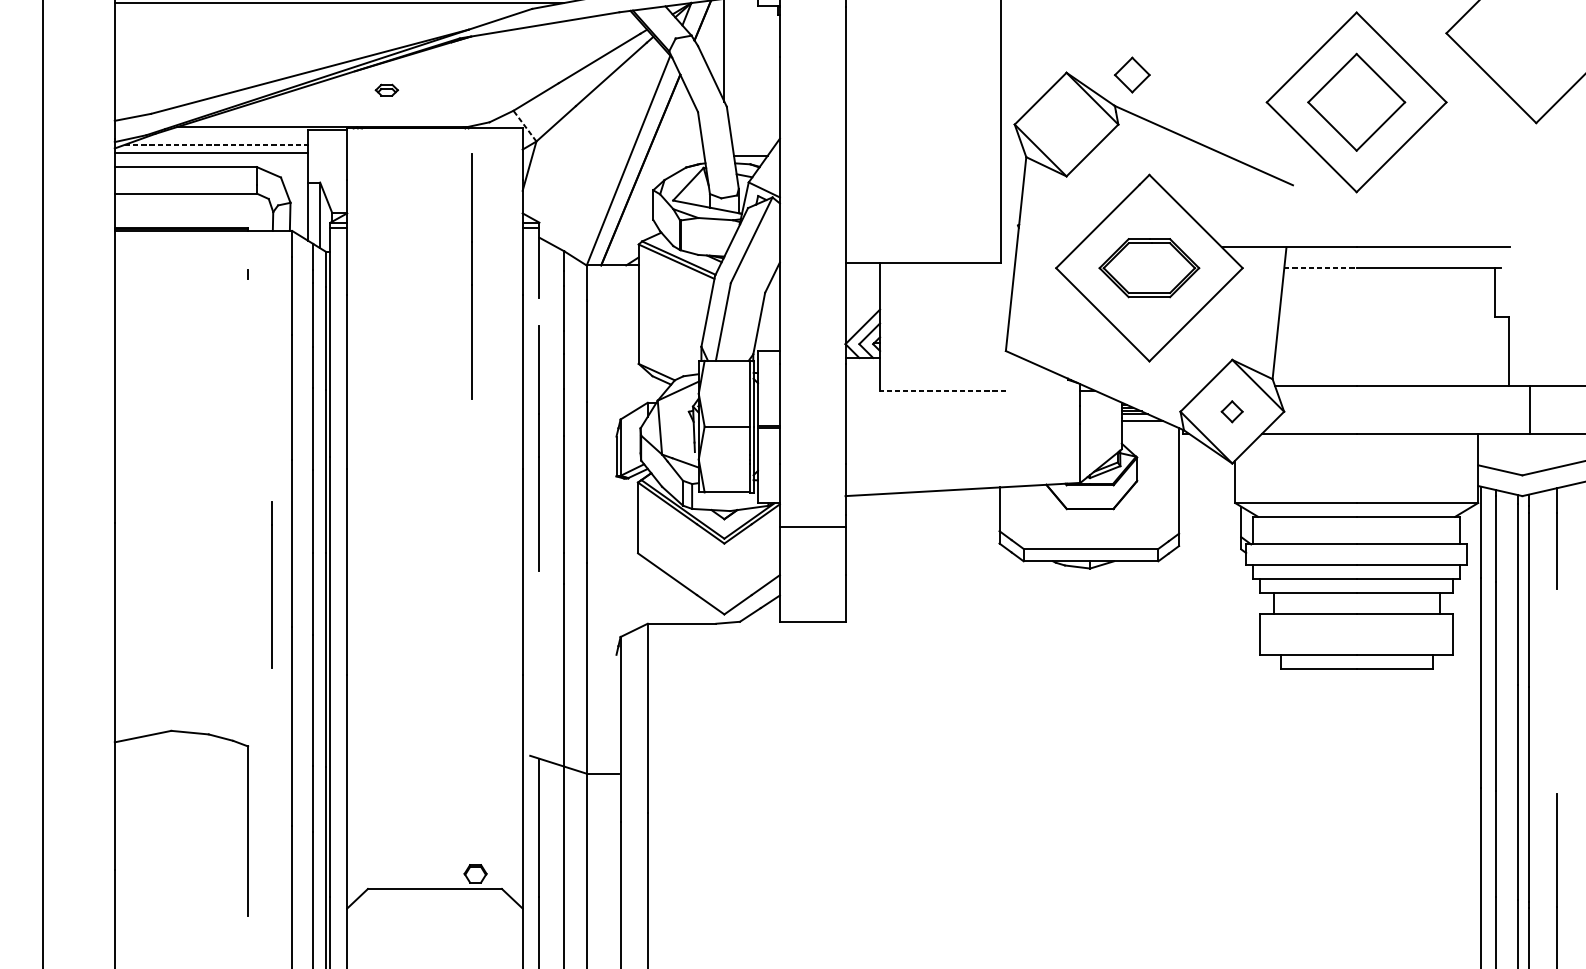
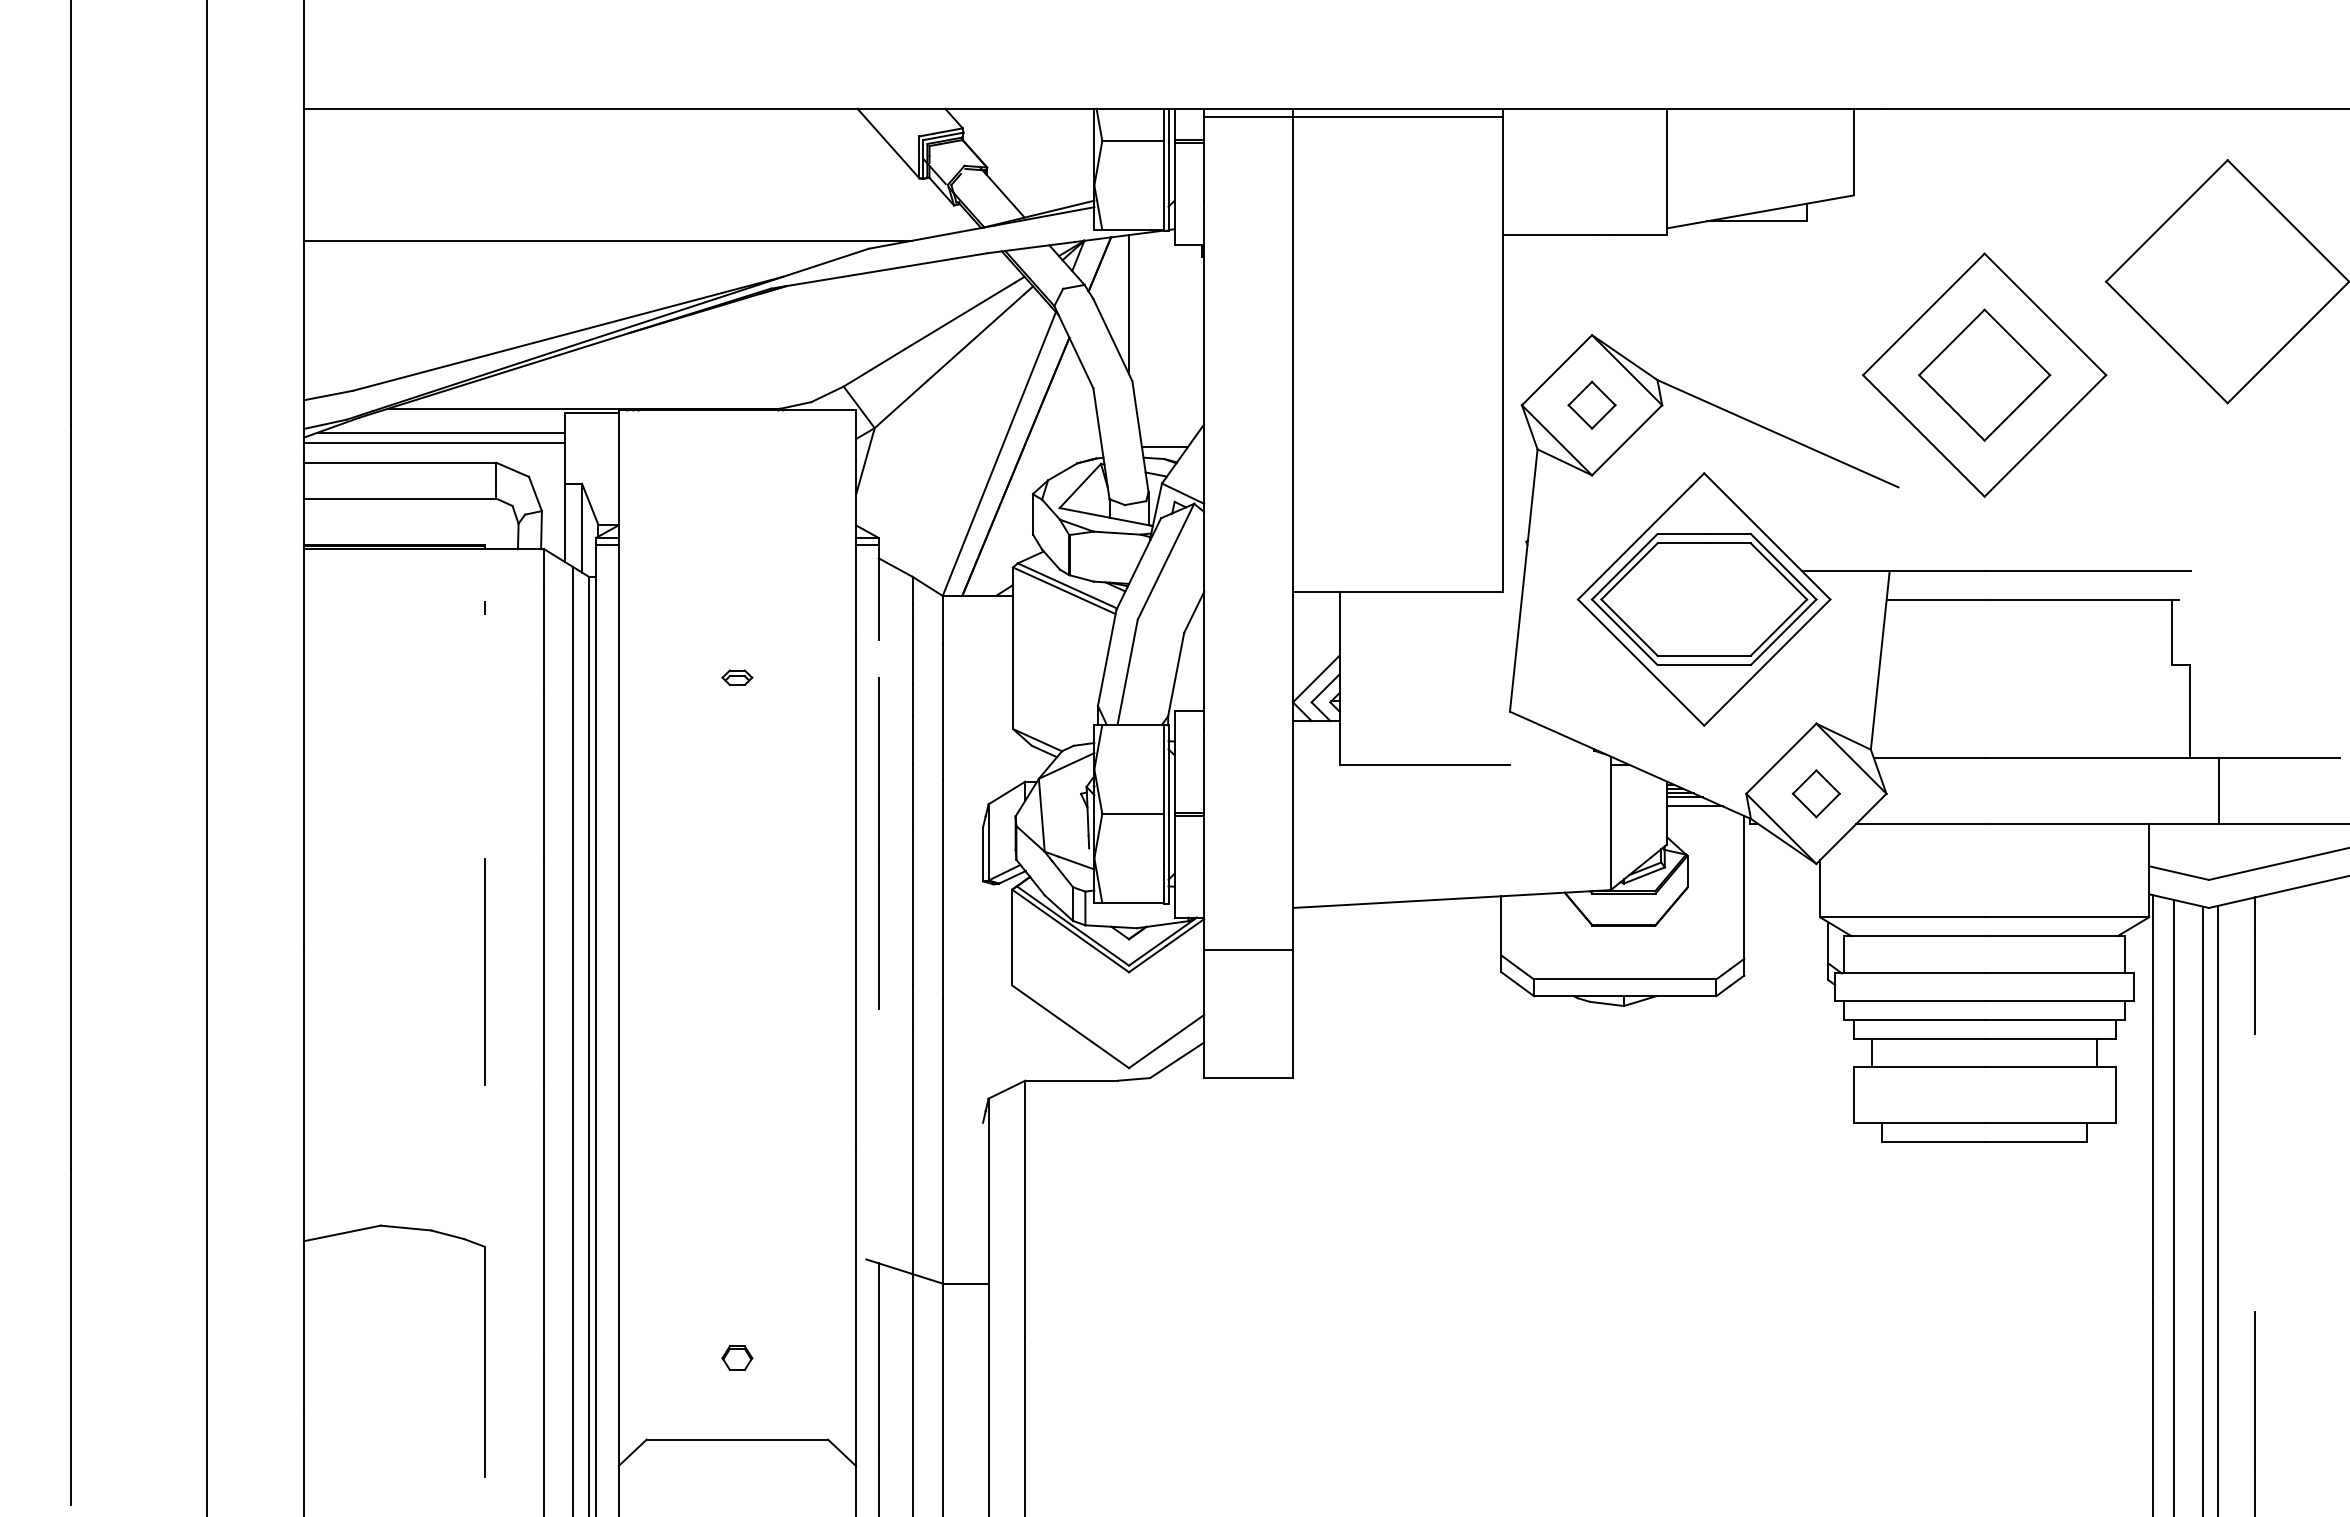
part: (1131, 74) -> (1591, 404), moved
part: (387, 90) -> (737, 677), moved
line: (525, 126) -> (859, 407), dashed -> solid
line: (216, 144) -> (441, 432), dashed -> solid
part: (1148, 268) -> (1703, 599), size x1.67
line: (1320, 268) -> (1935, 599), dashed -> solid
line: (471, 276) -> (787, 610), removed
line: (942, 390) -> (1424, 765), dashed -> solid
part: (1231, 411) -> (1815, 793), size x1.67
line: (271, 584) -> (484, 971), moved
part: (475, 873) -> (737, 1357), moved

